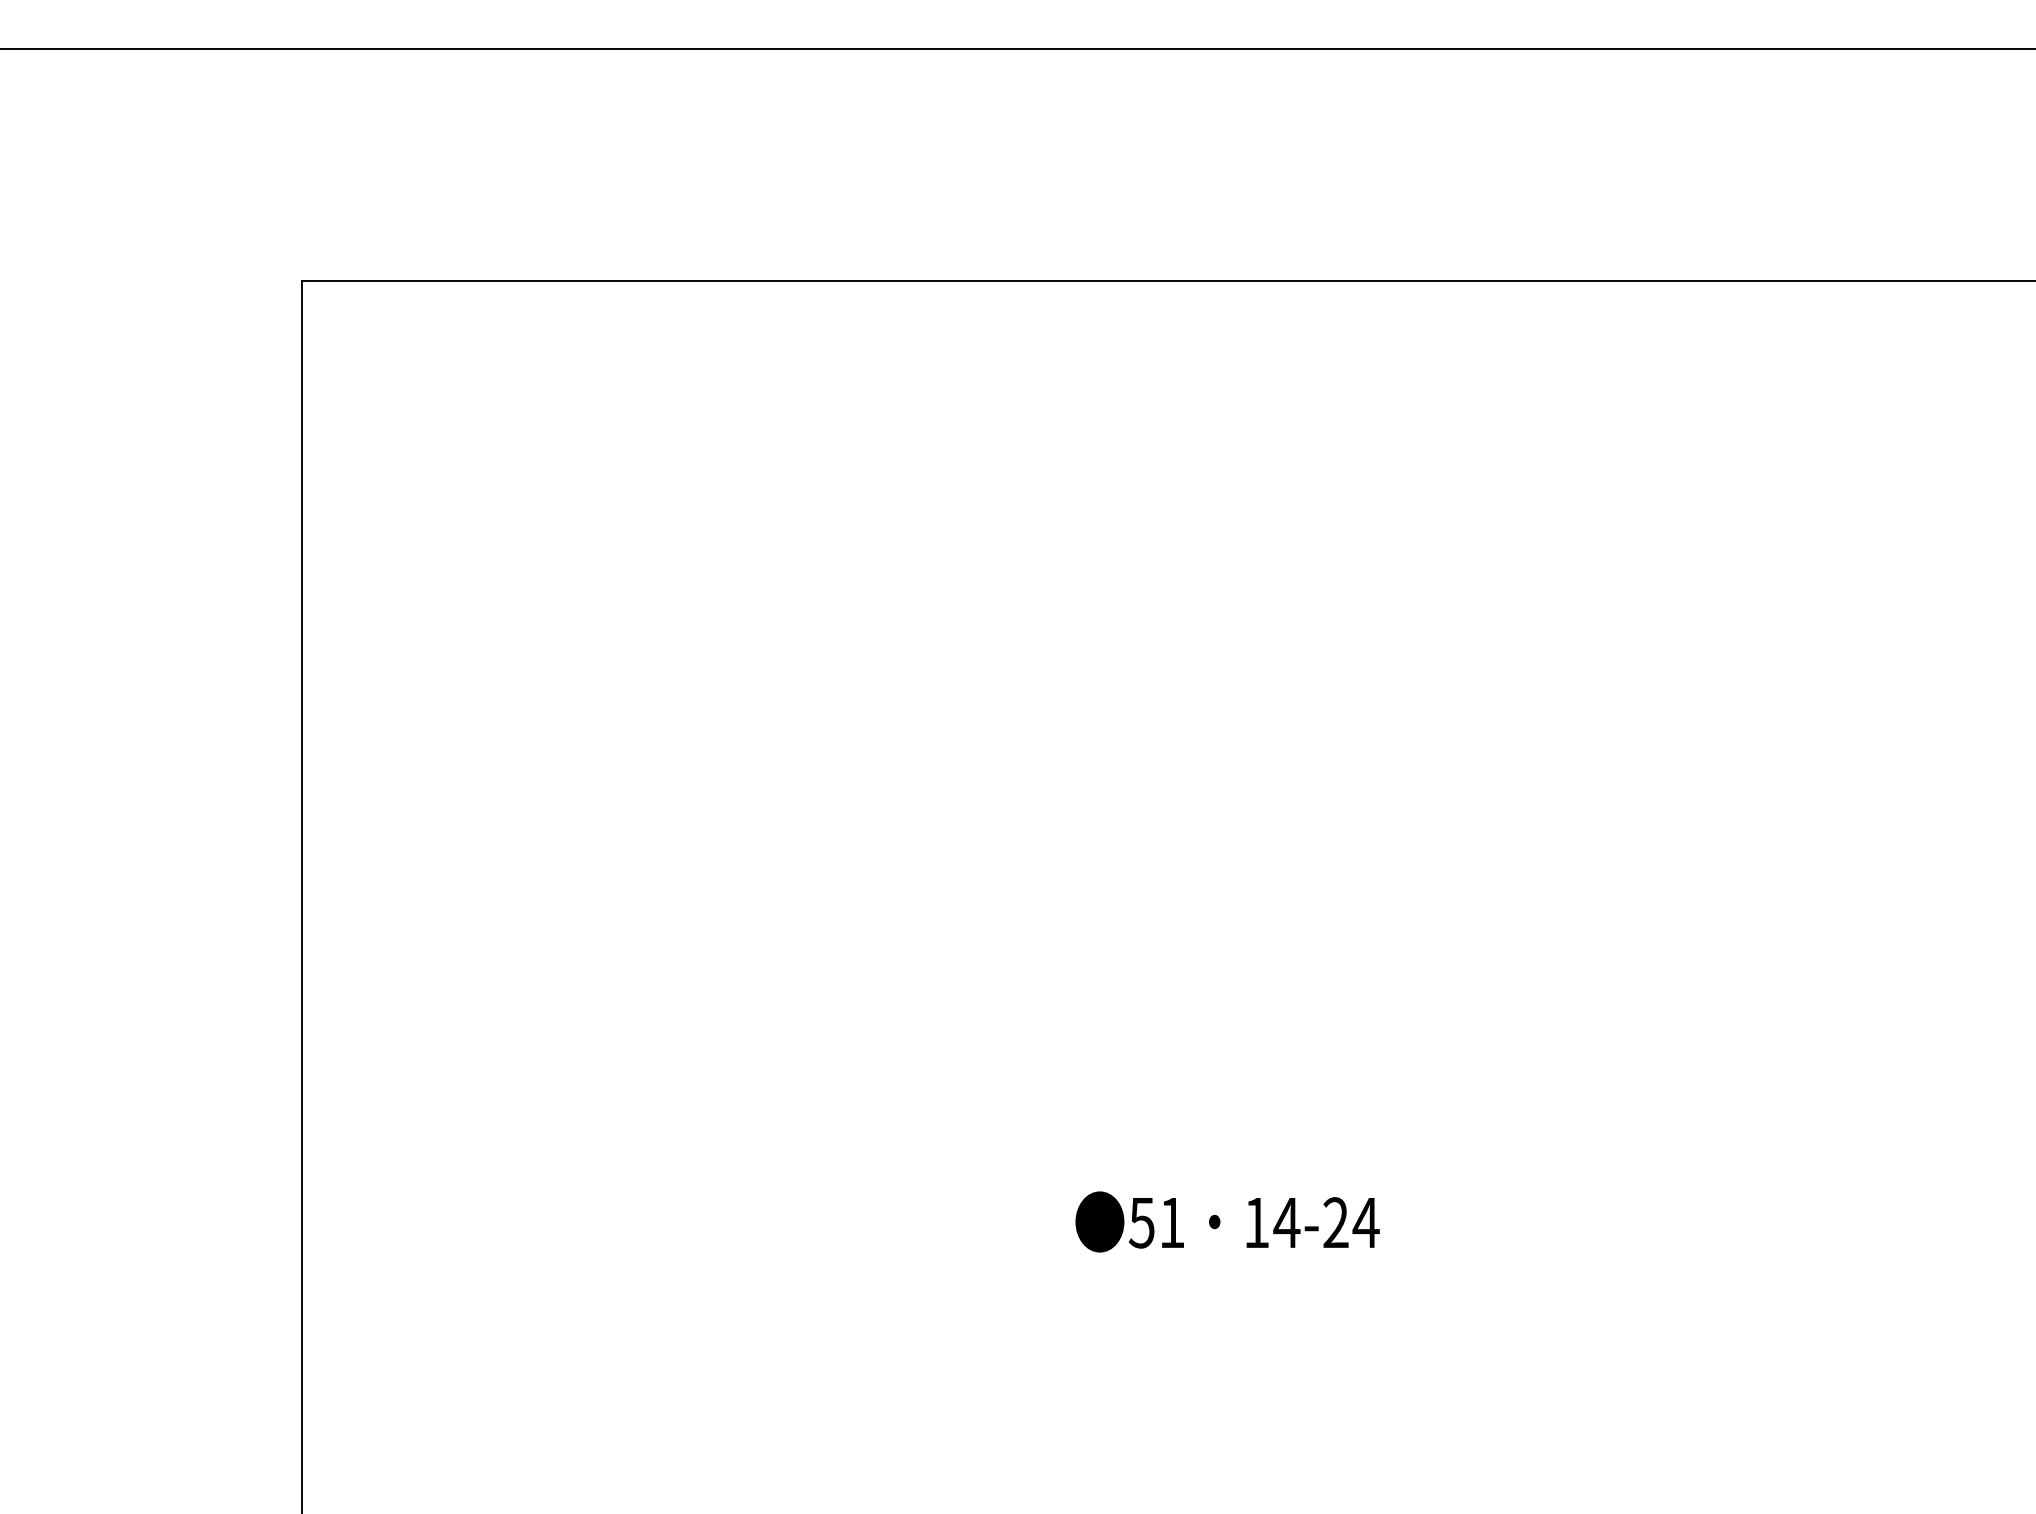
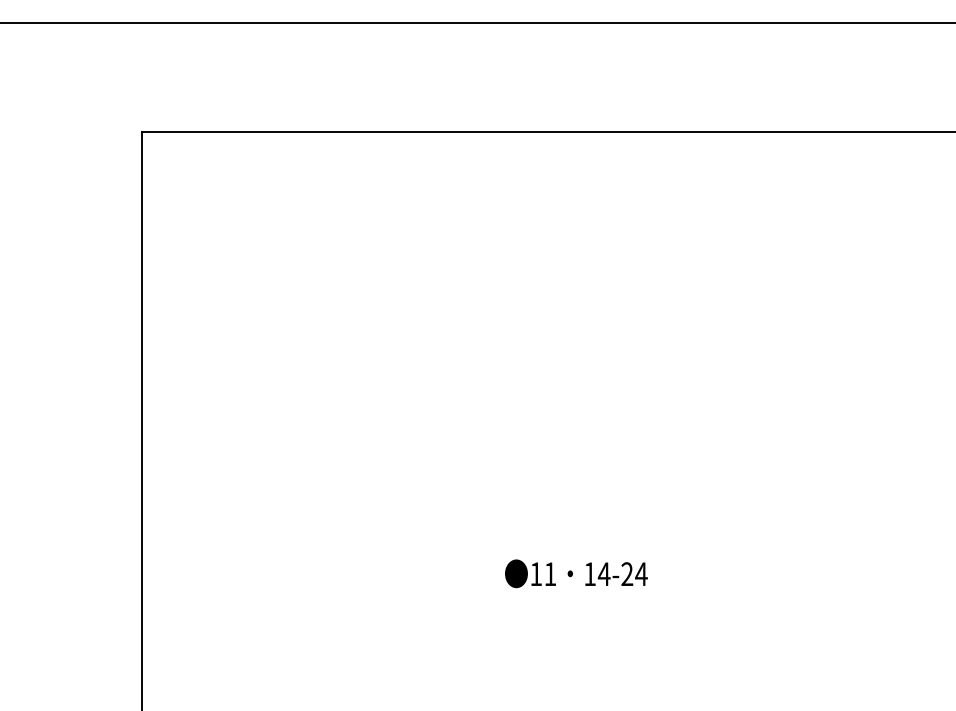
text: (1140, 1223) -> (535, 574), 51 -> 11

